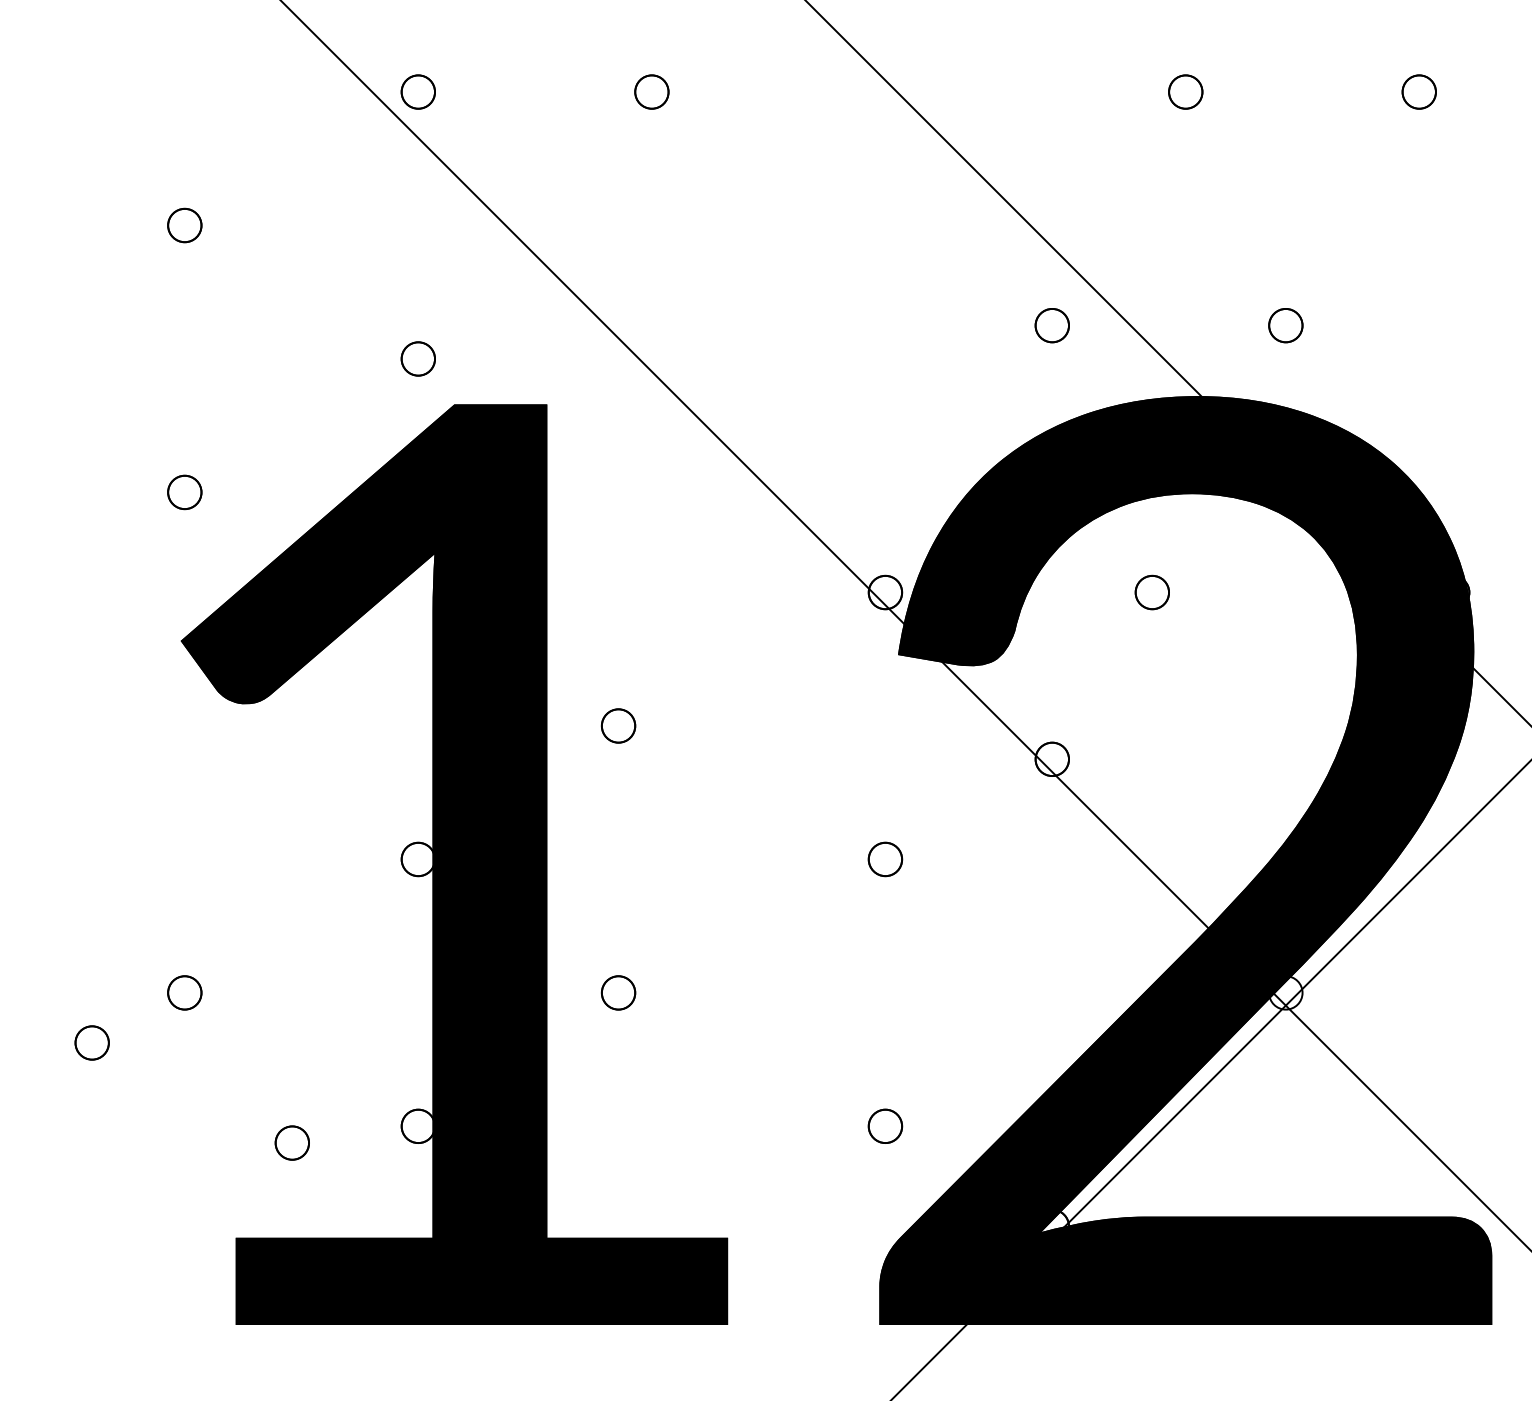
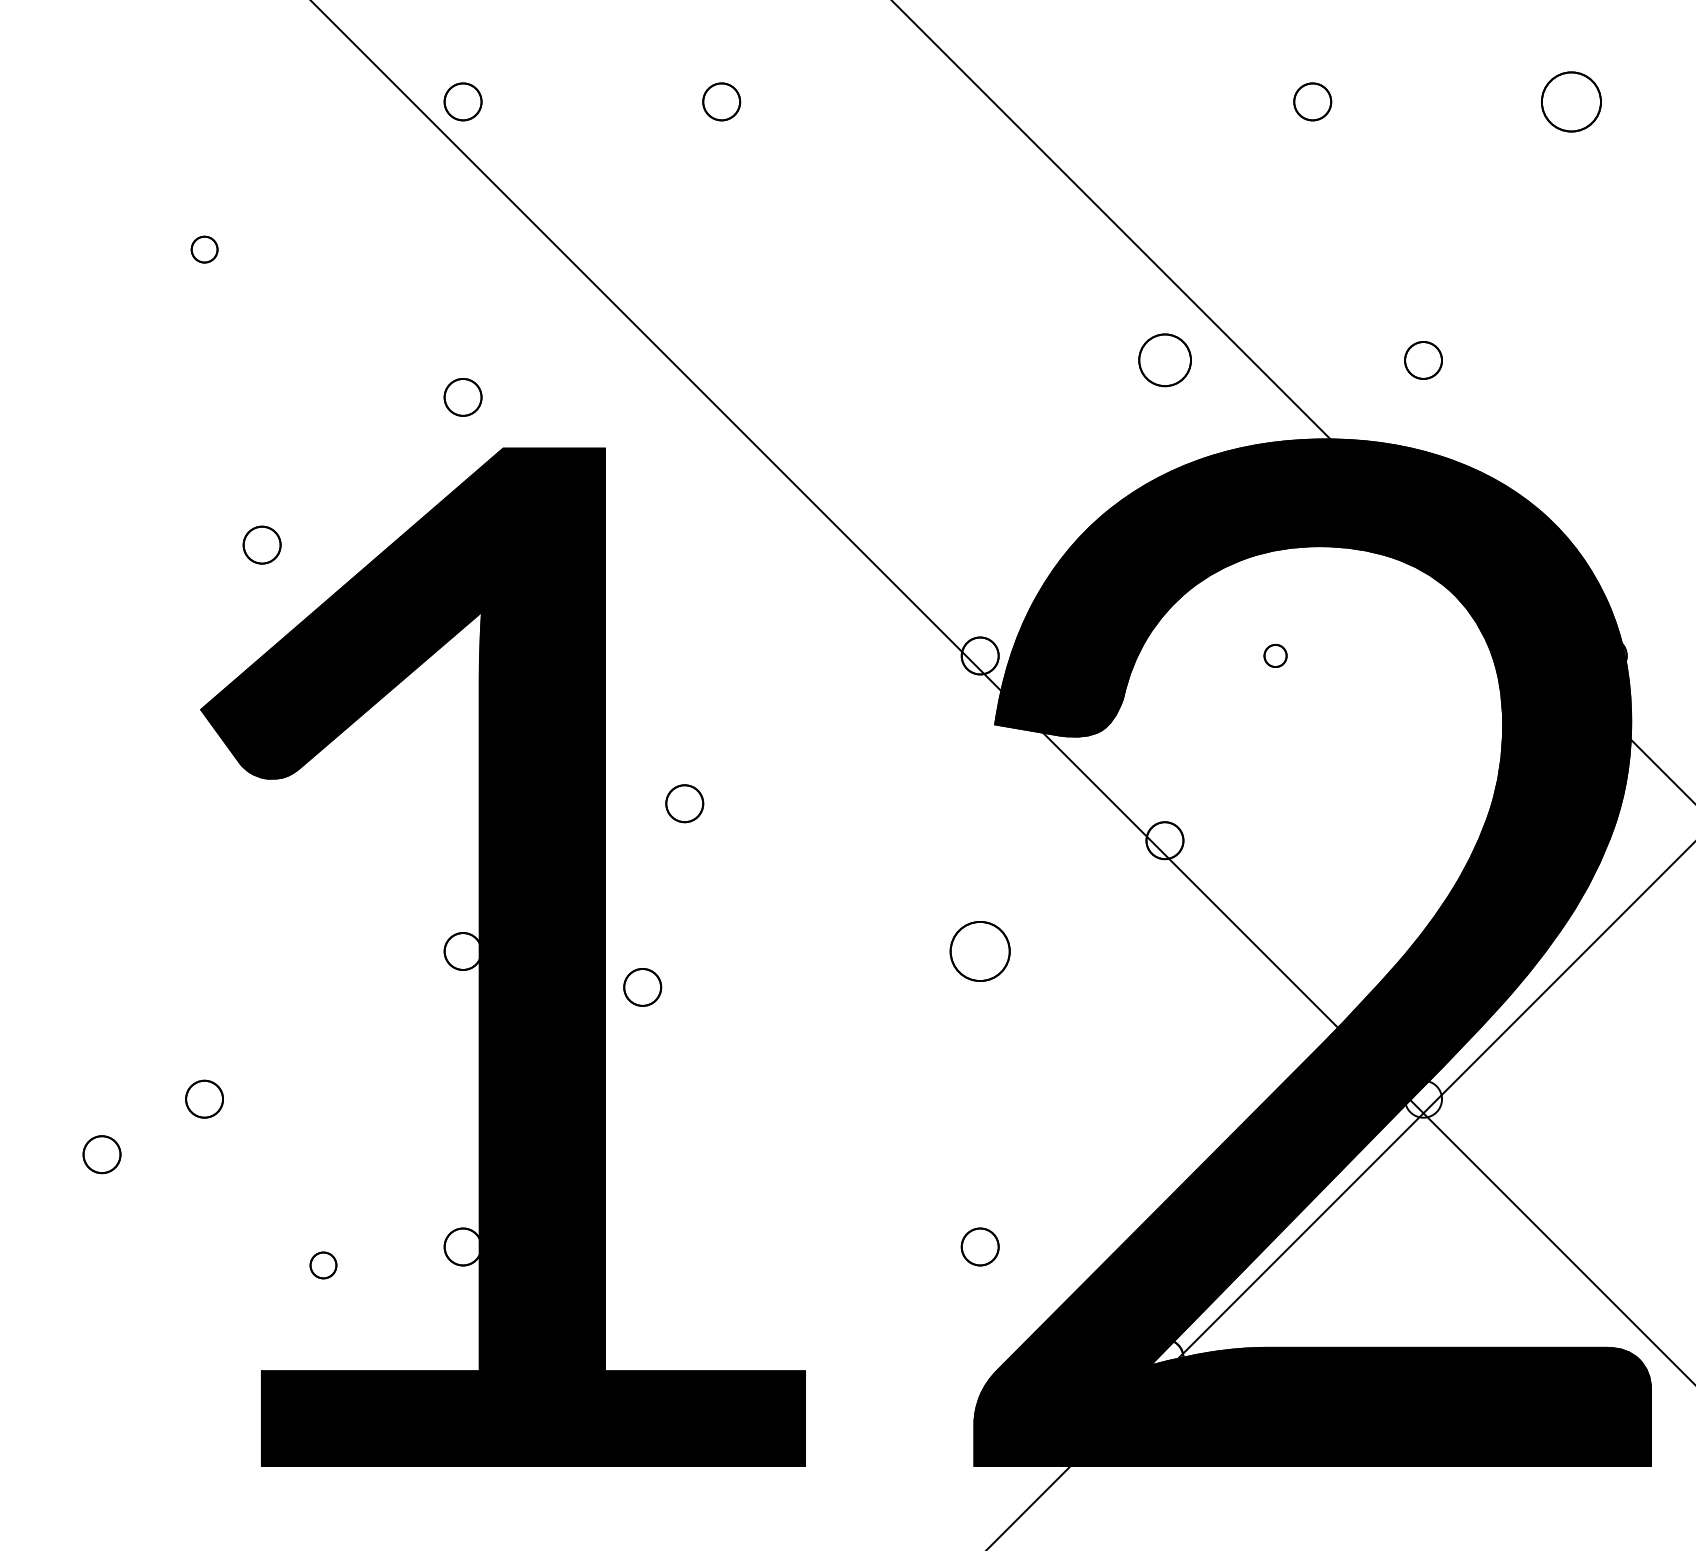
part: (1418, 91) -> (1570, 101), size x1.6
part: (184, 225) -> (204, 249), size x0.7
part: (1051, 325) -> (1164, 360), size x1.4
part: (184, 492) -> (261, 545), moved
part: (1151, 592) -> (1274, 655), size x0.6
part: (885, 859) -> (980, 951), size x1.6
part: (618, 992) -> (642, 986), moved
part: (291, 1142) -> (322, 1264), size x0.7

